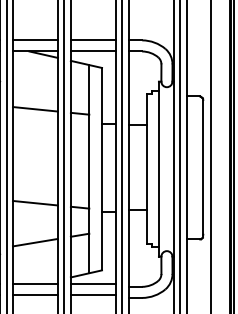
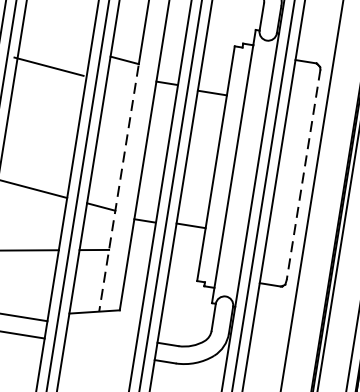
line: (34, 109) -> (47, 66), moved
line: (203, 167) -> (303, 175), solid -> dashed
line: (89, 194) -> (119, 188), solid -> dashed
line: (92, 284) -> (101, 329), removed
line: (92, 295) -> (98, 347), removed

